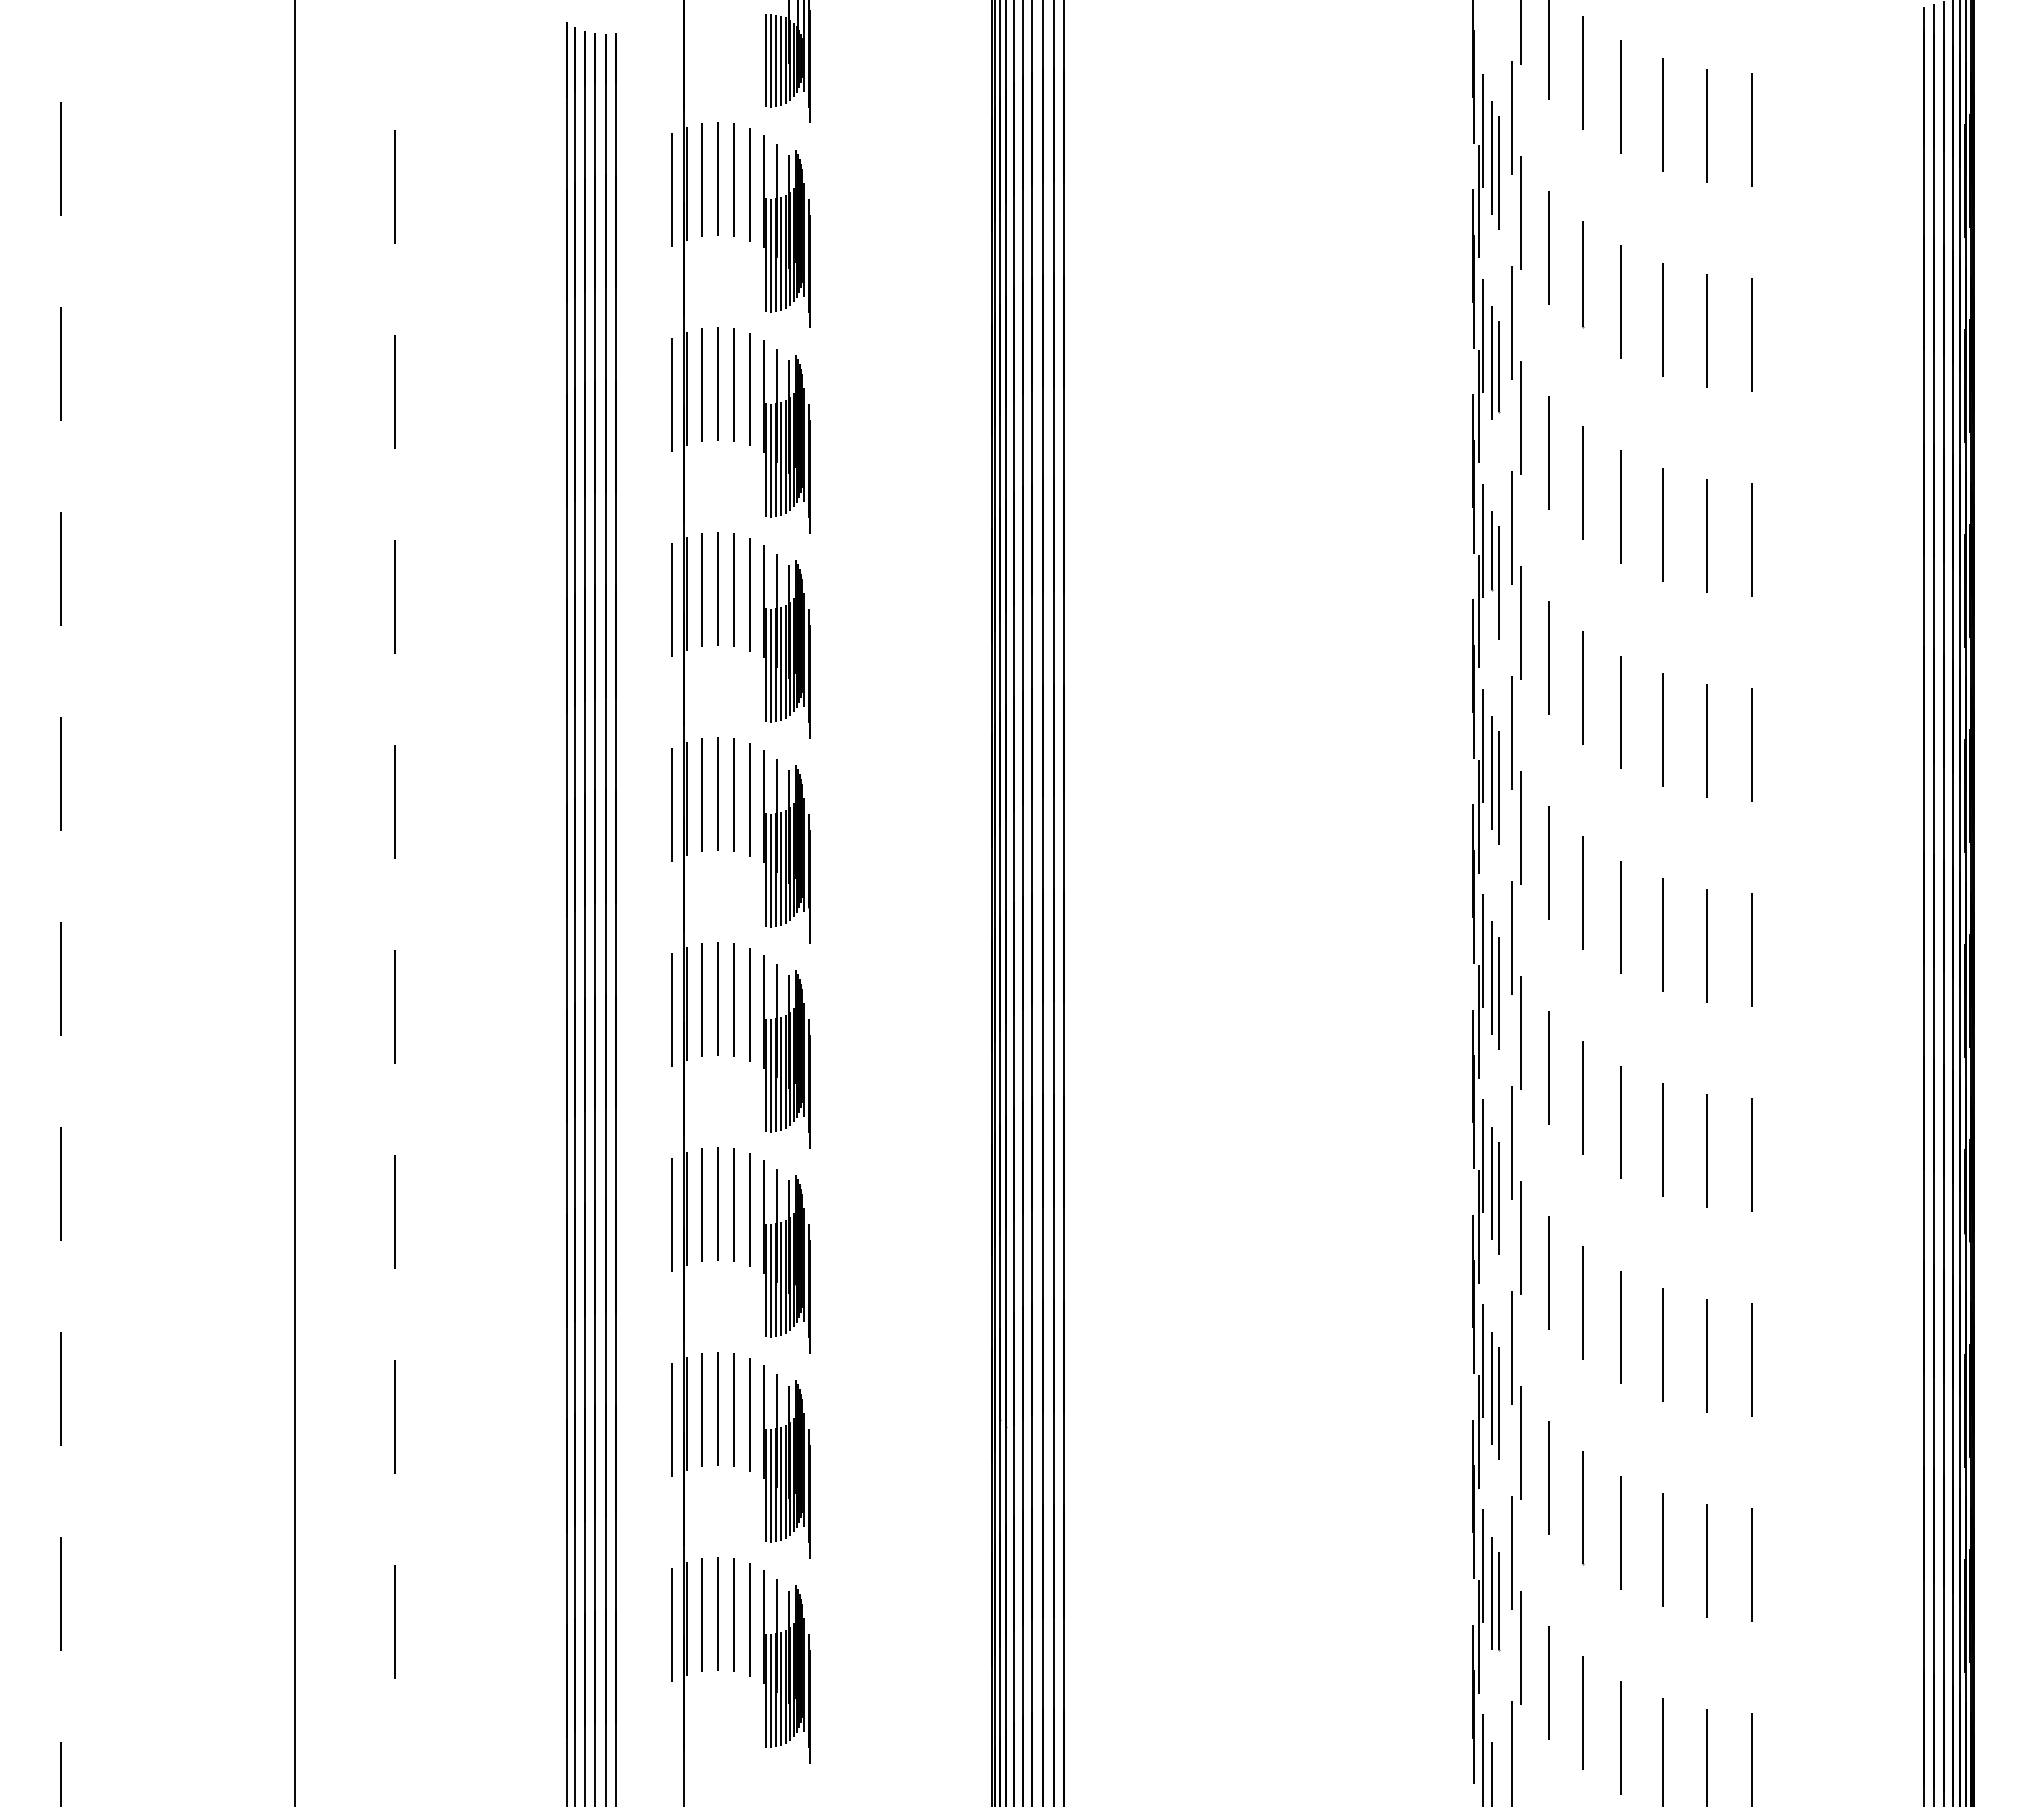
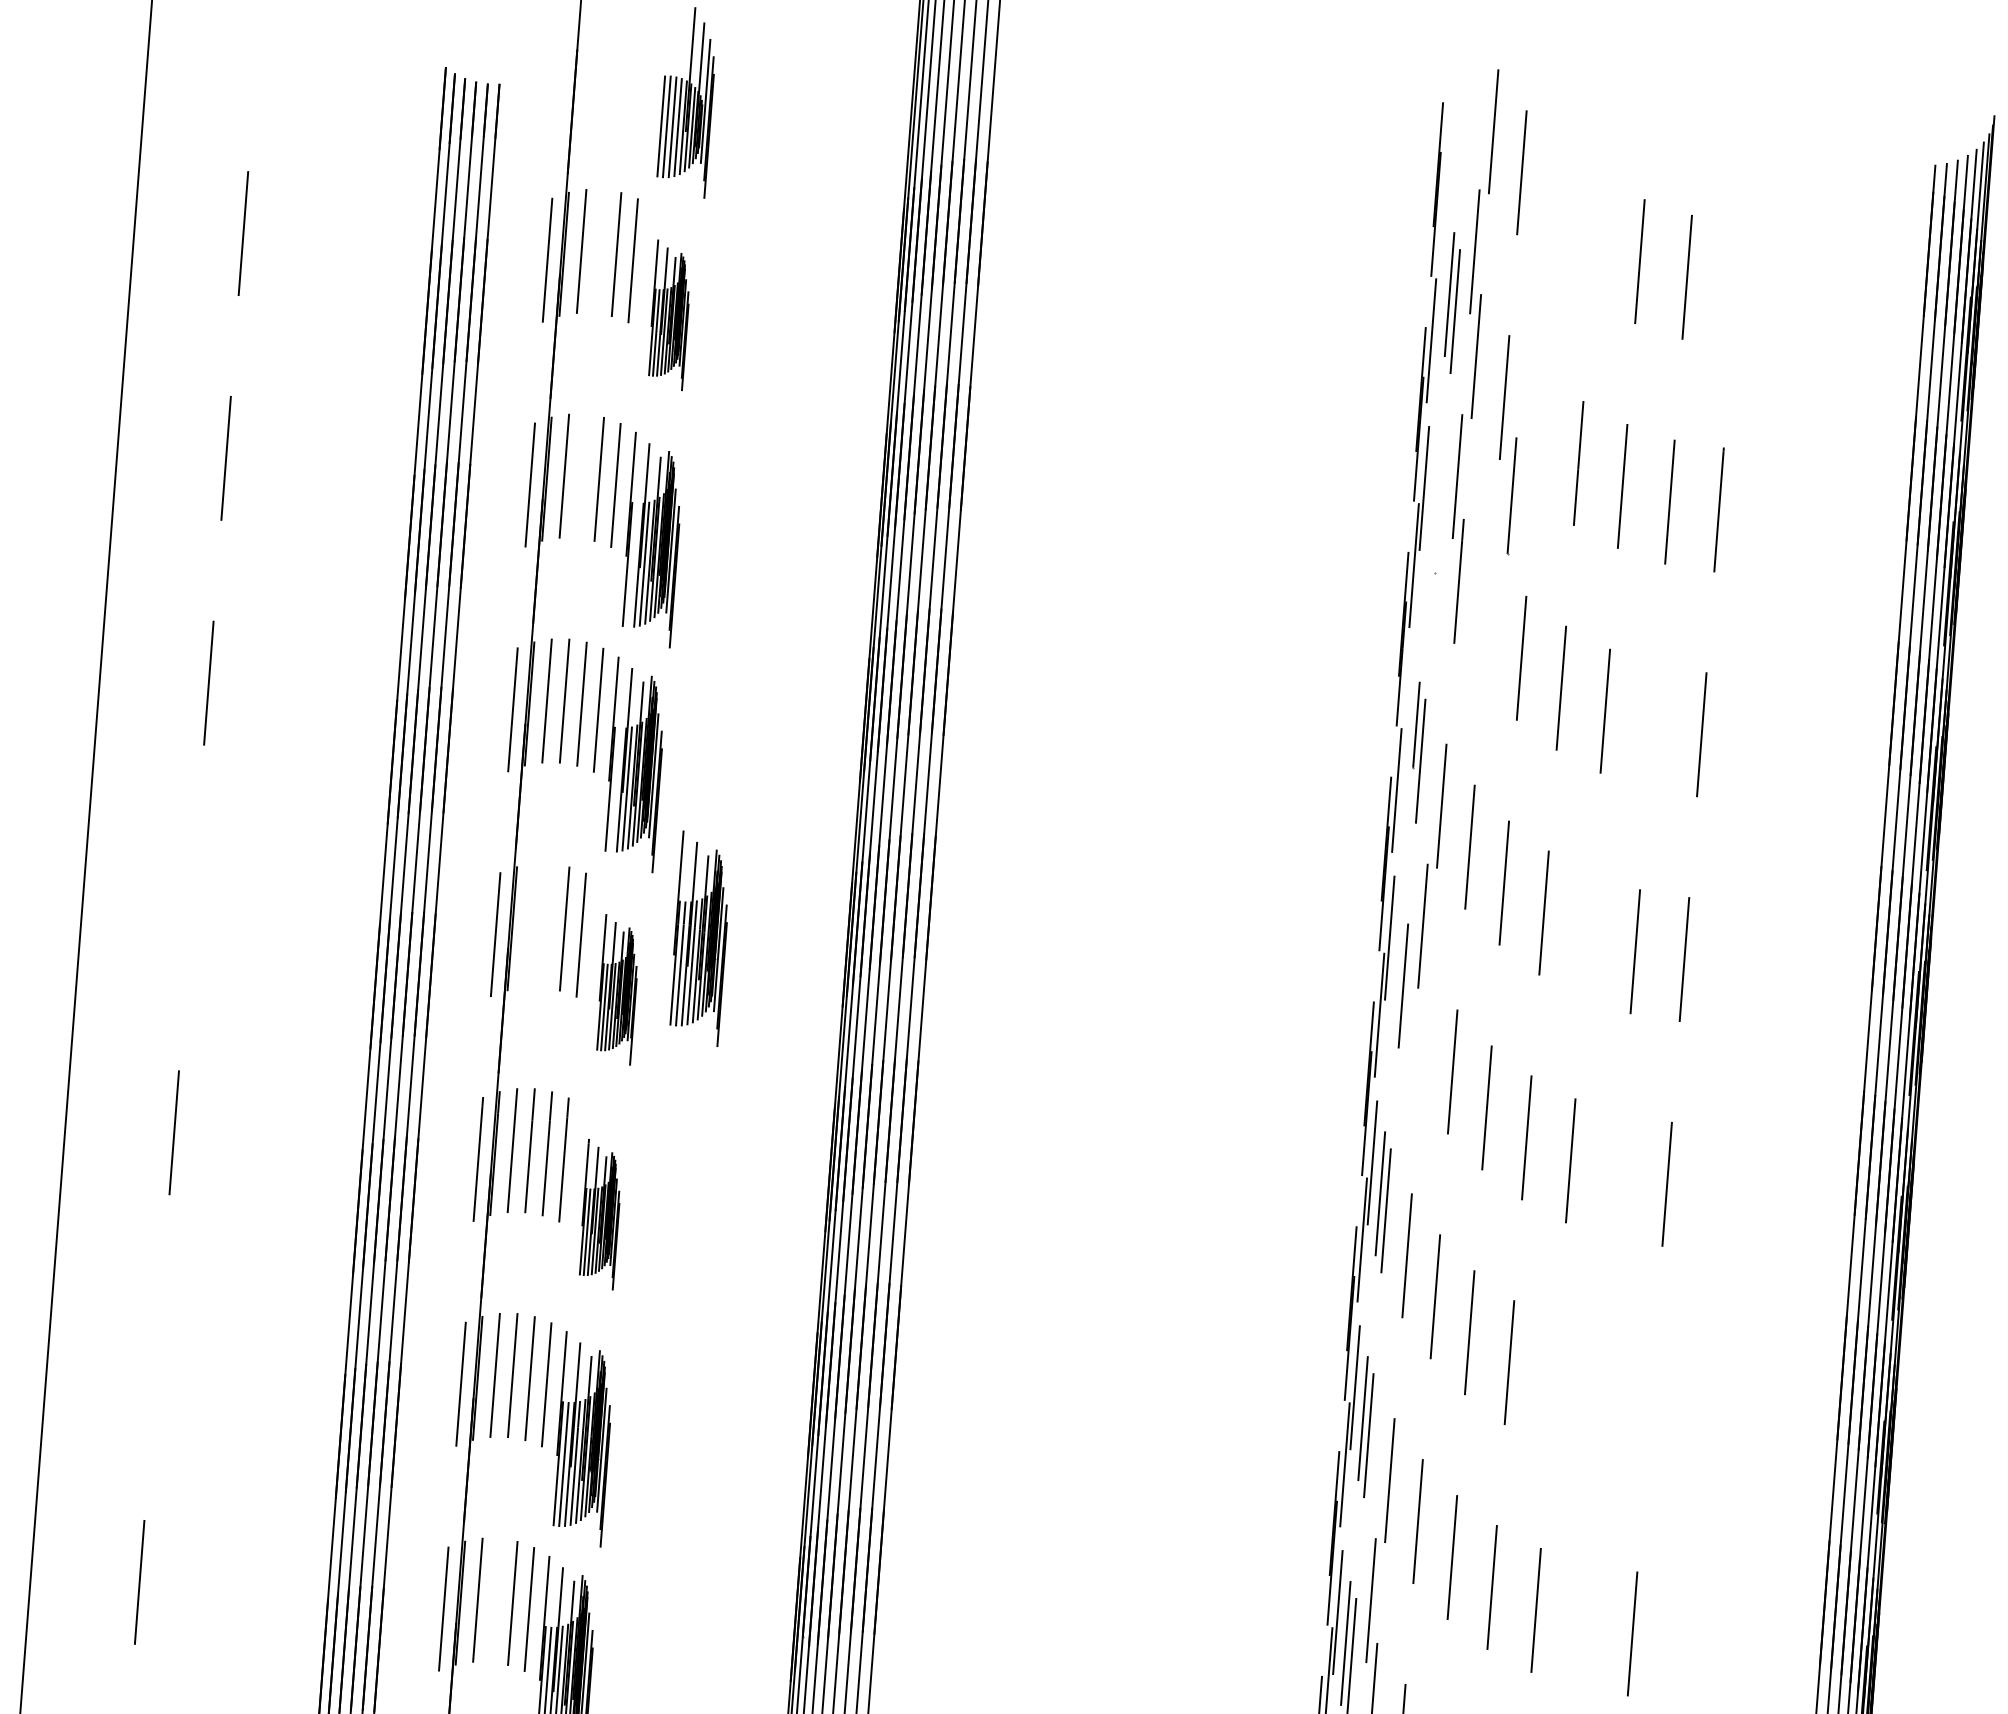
line: (1583, 72) -> (1556, 208), removed
line: (1621, 97) -> (1596, 238), removed
line: (1751, 129) -> (1736, 284), removed
line: (1483, 130) -> (1442, 263), removed
line: (718, 178) -> (599, 251), removed
part: (786, 231) -> (669, 315), size x0.7
line: (1583, 274) -> (1512, 495), moved
line: (1492, 363) -> (1432, 519), removed
line: (1498, 366) -> (1438, 523), removed
line: (717, 383) -> (580, 476), removed
line: (1548, 452) -> (1486, 621), removed
line: (771, 460) -> (633, 565), removed
line: (1512, 527) -> (1440, 701), removed
line: (1706, 535) -> (1652, 726), removed
line: (1483, 540) -> (1407, 712), removed
line: (771, 665) -> (616, 789), removed
line: (1662, 730) -> (1587, 936), removed
line: (1492, 773) -> (1397, 969), removed
line: (718, 793) -> (547, 925), removed
line: (702, 794) -> (529, 925), removed
part: (857, 794) -> (699, 938), added
line: (394, 801) -> (191, 907), removed
line: (1520, 827) -> (1423, 1030), removed
part: (786, 846) -> (617, 989), size x0.7
line: (1512, 937) -> (1405, 1150), removed
line: (1706, 946) -> (1617, 1176), removed
part: (786, 1051) -> (600, 1214), size x0.7
line: (1662, 1140) -> (1553, 1385), removed
line: (1512, 1142) -> (1388, 1375), removed
line: (1706, 1151) -> (1600, 1401), removed
line: (1751, 1154) -> (1649, 1408), removed
line: (394, 1212) -> (156, 1357), removed
line: (1706, 1356) -> (1583, 1626), removed
line: (717, 1408) -> (494, 1599), removed

